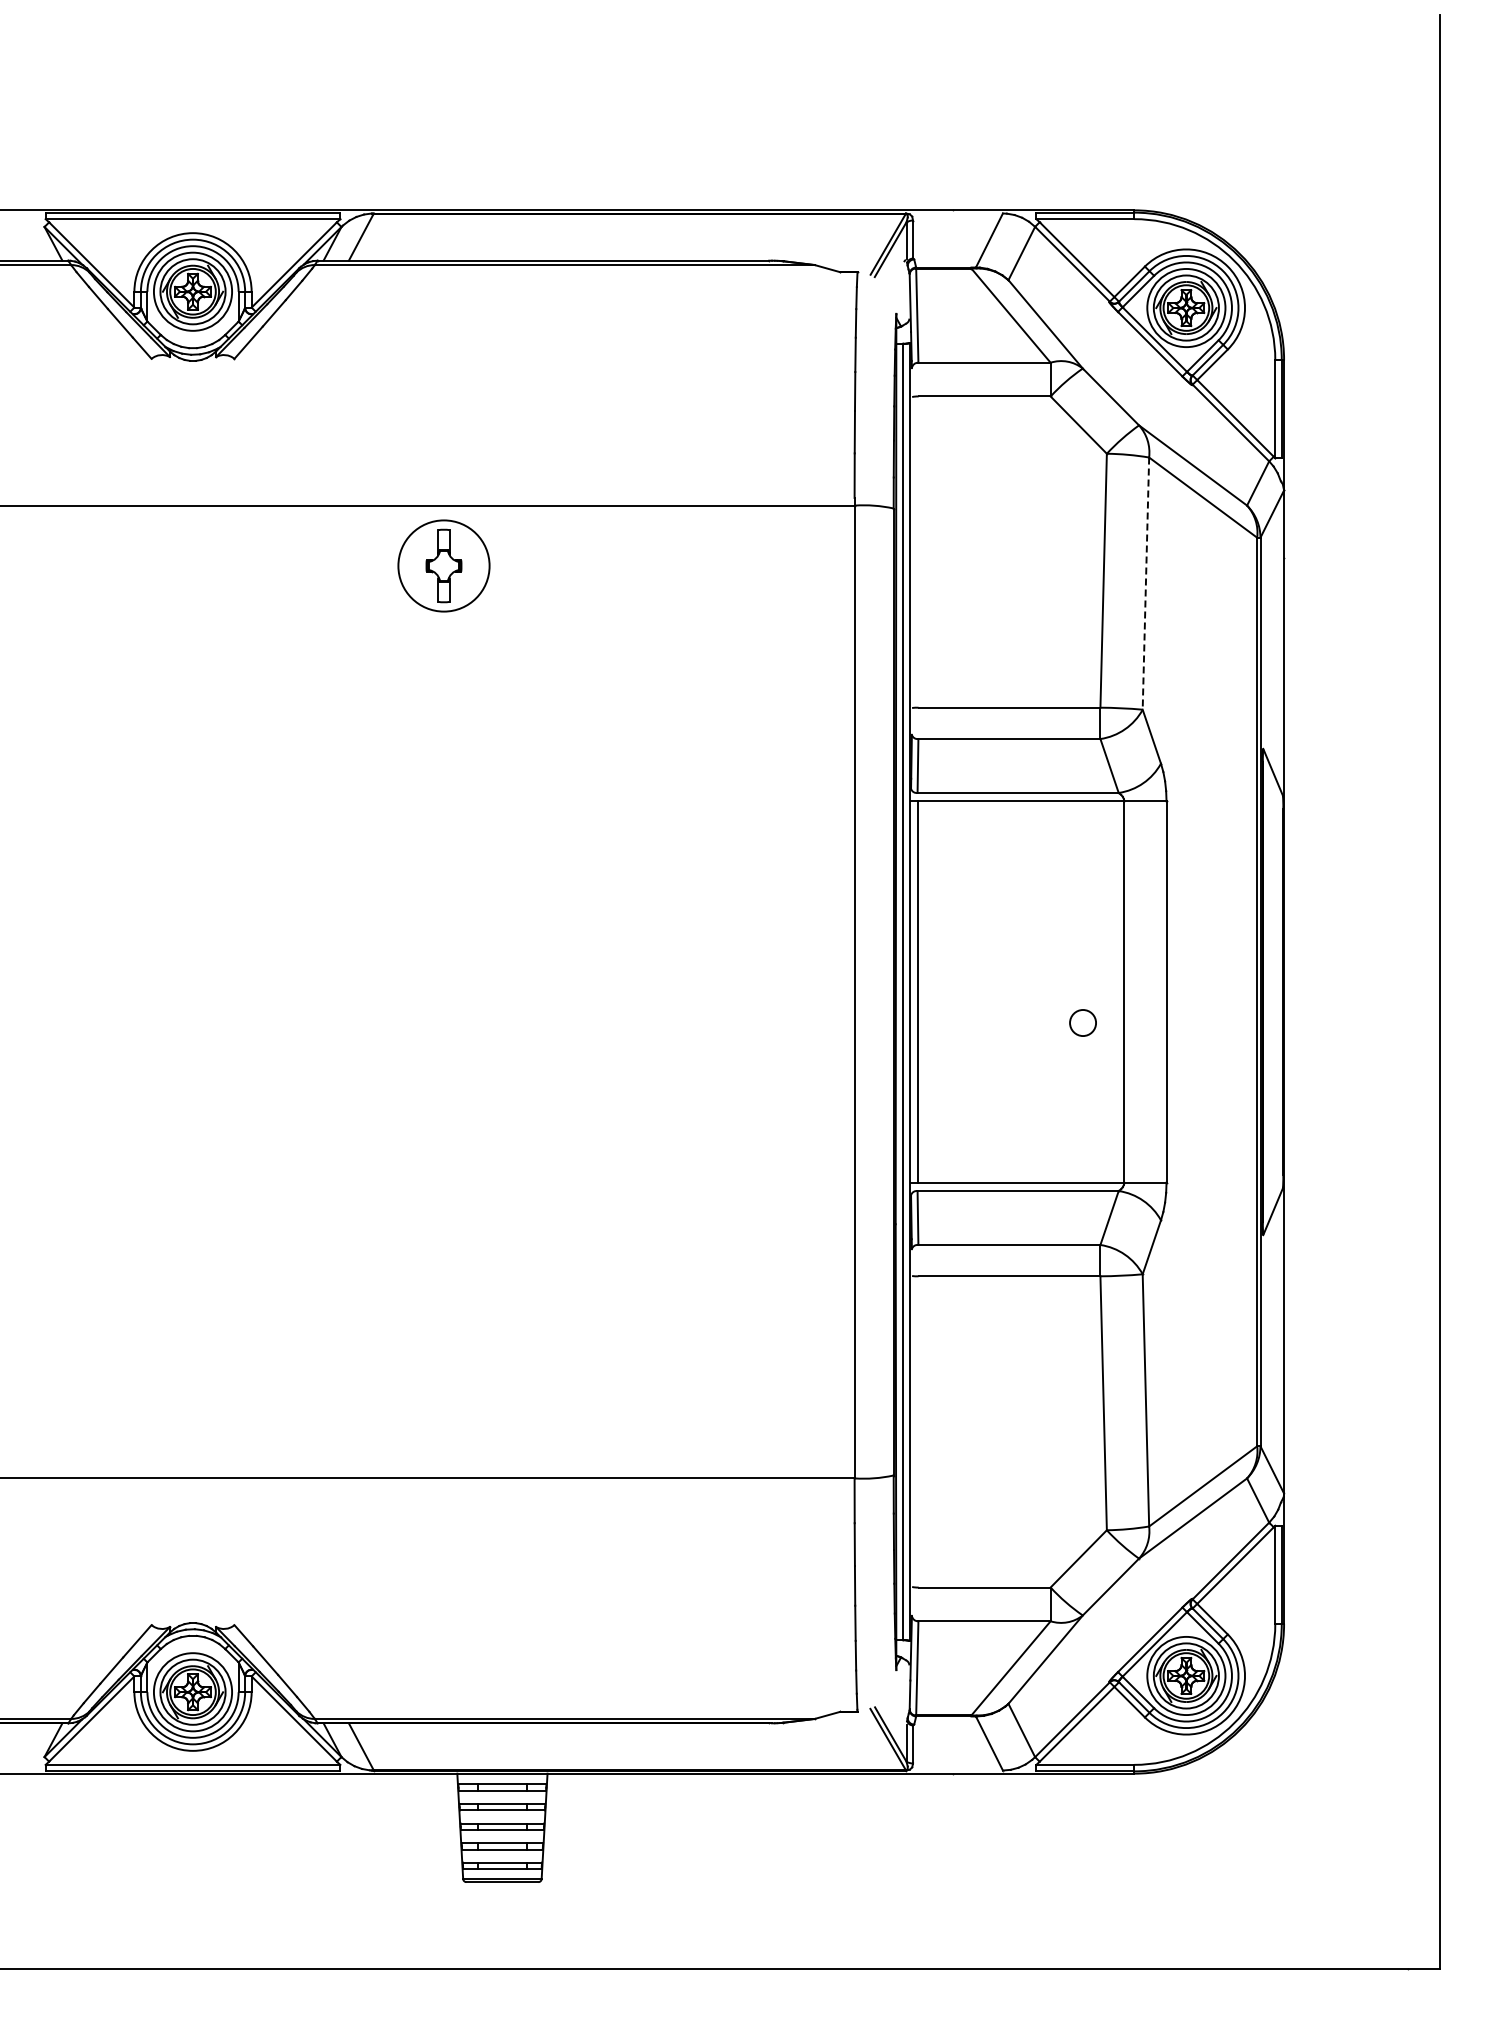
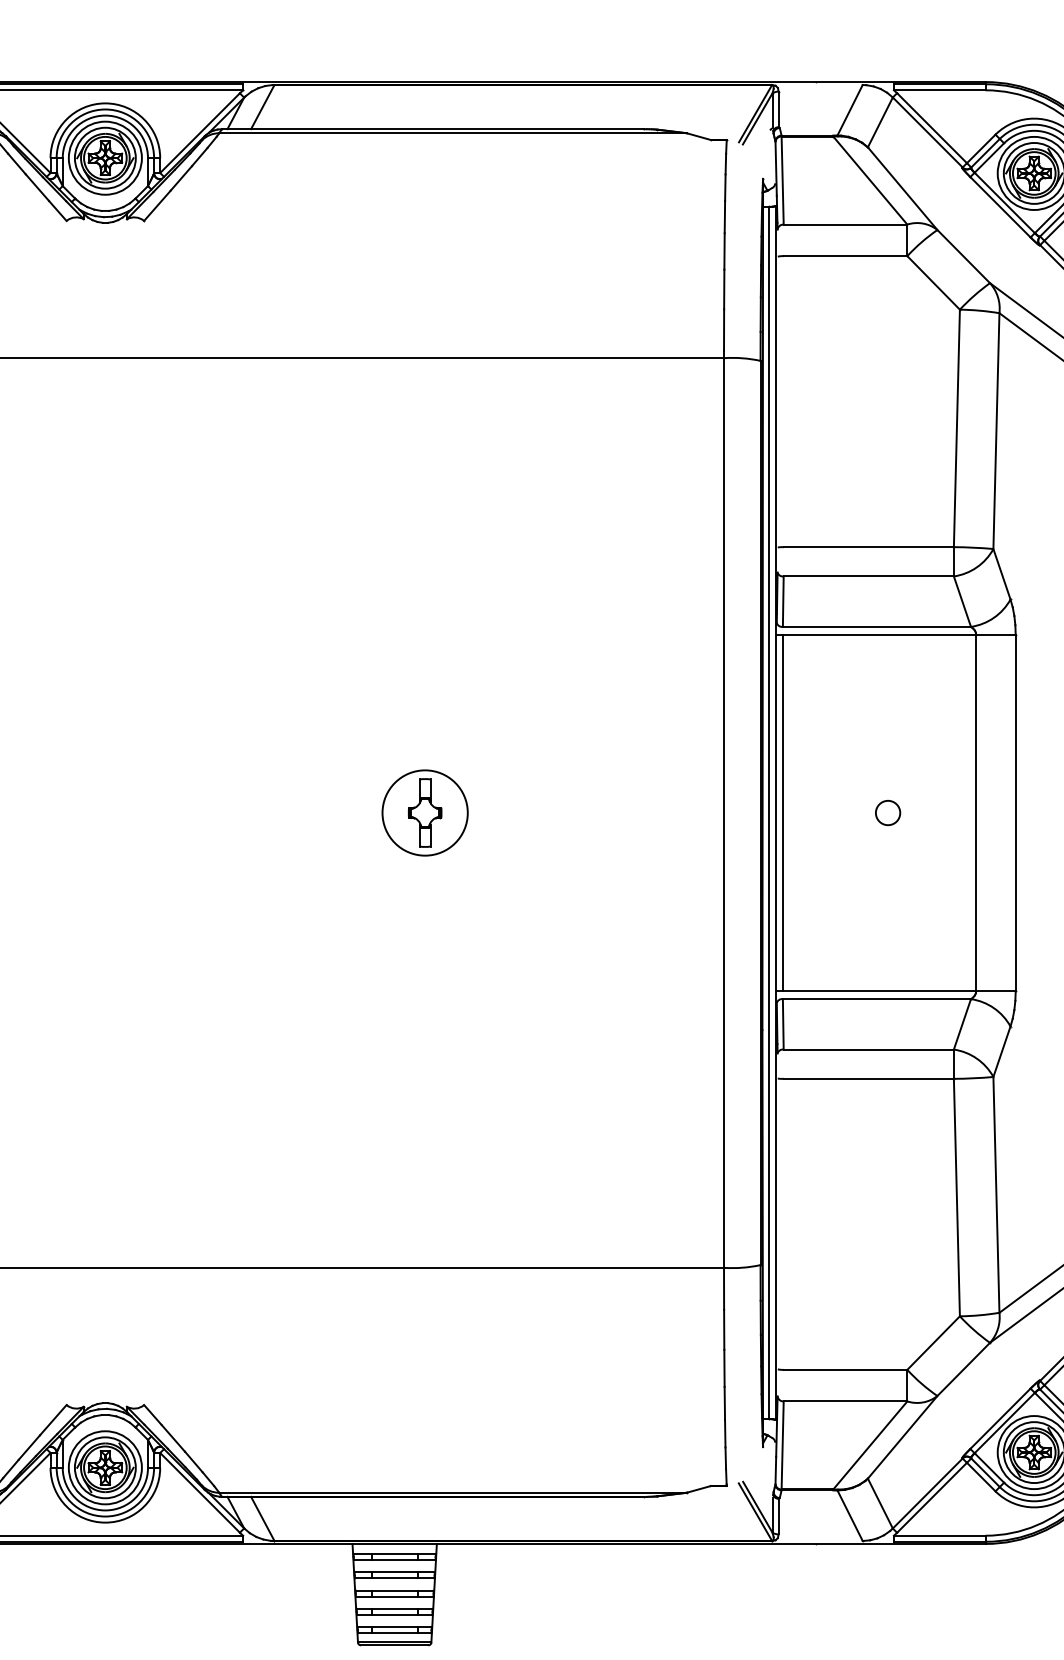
part: (443, 565) -> (424, 812), moved
line: (1145, 584) -> (996, 431), dashed -> solid
circle: (1082, 1022) -> (887, 812), moved

